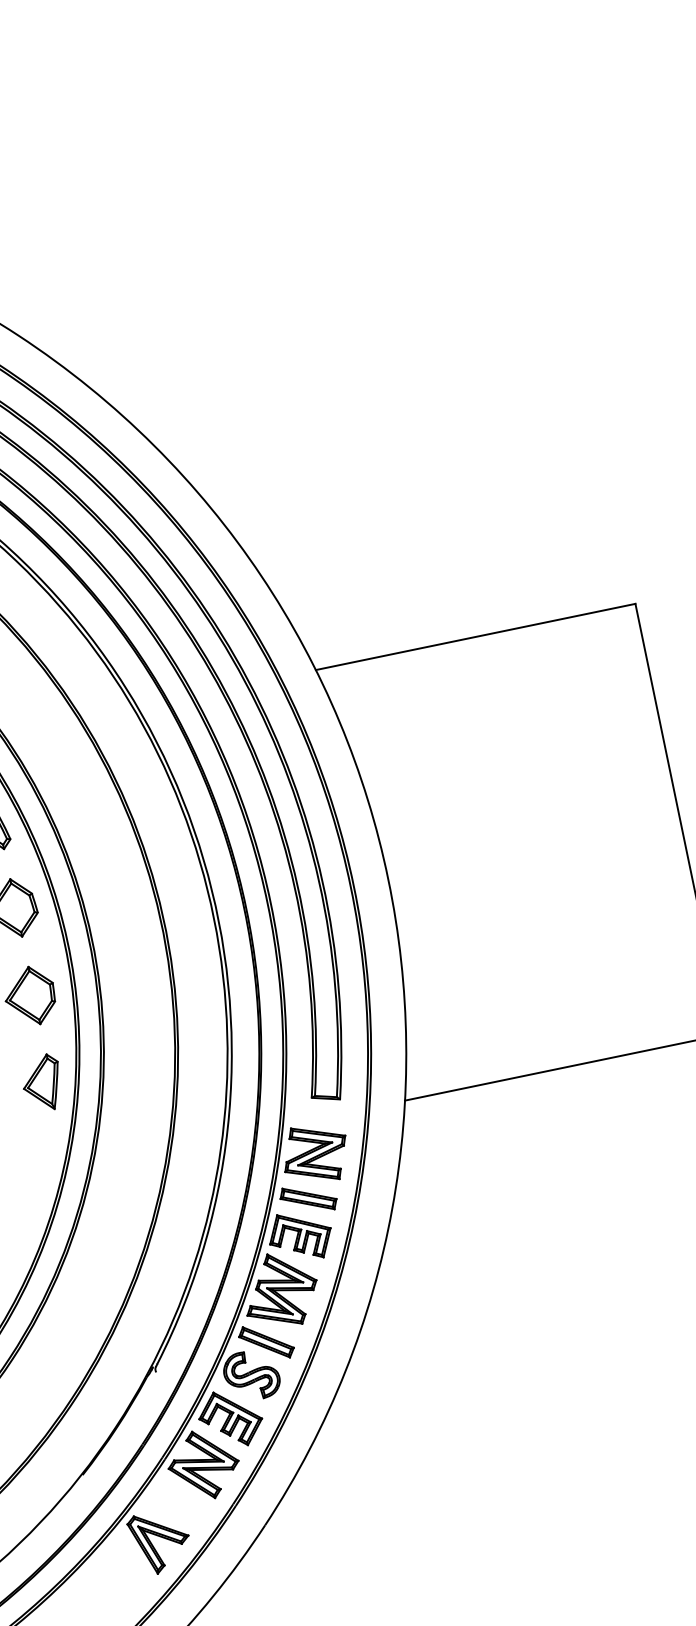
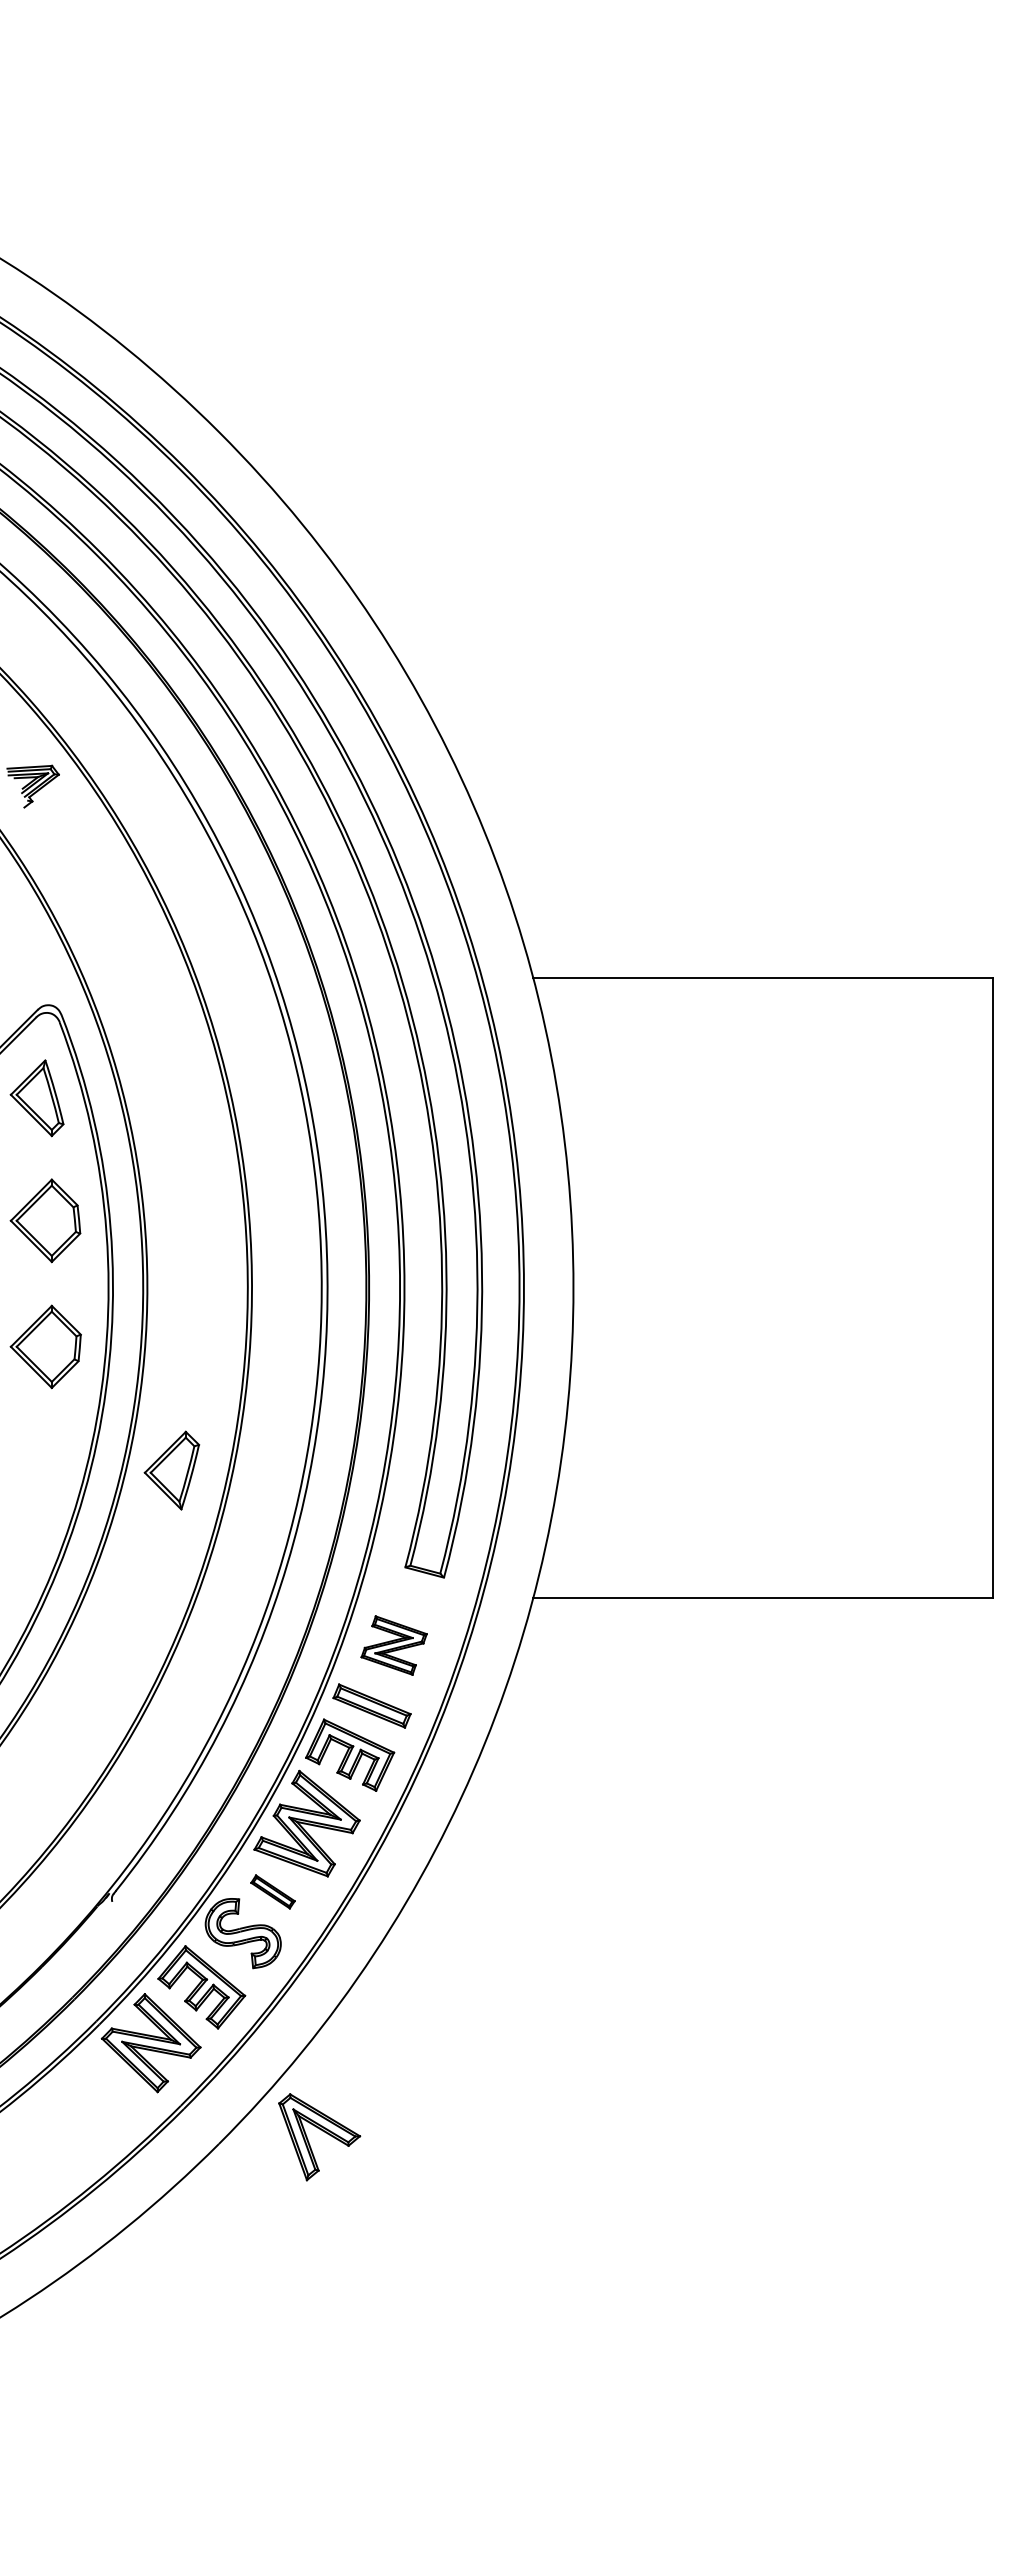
part: (42, 1083) -> (171, 1470), moved
part: (314, 1153) -> (393, 1645), size x0.7
part: (266, 1342) -> (272, 1891), size x0.6
part: (161, 1537) -> (322, 2131), moved

